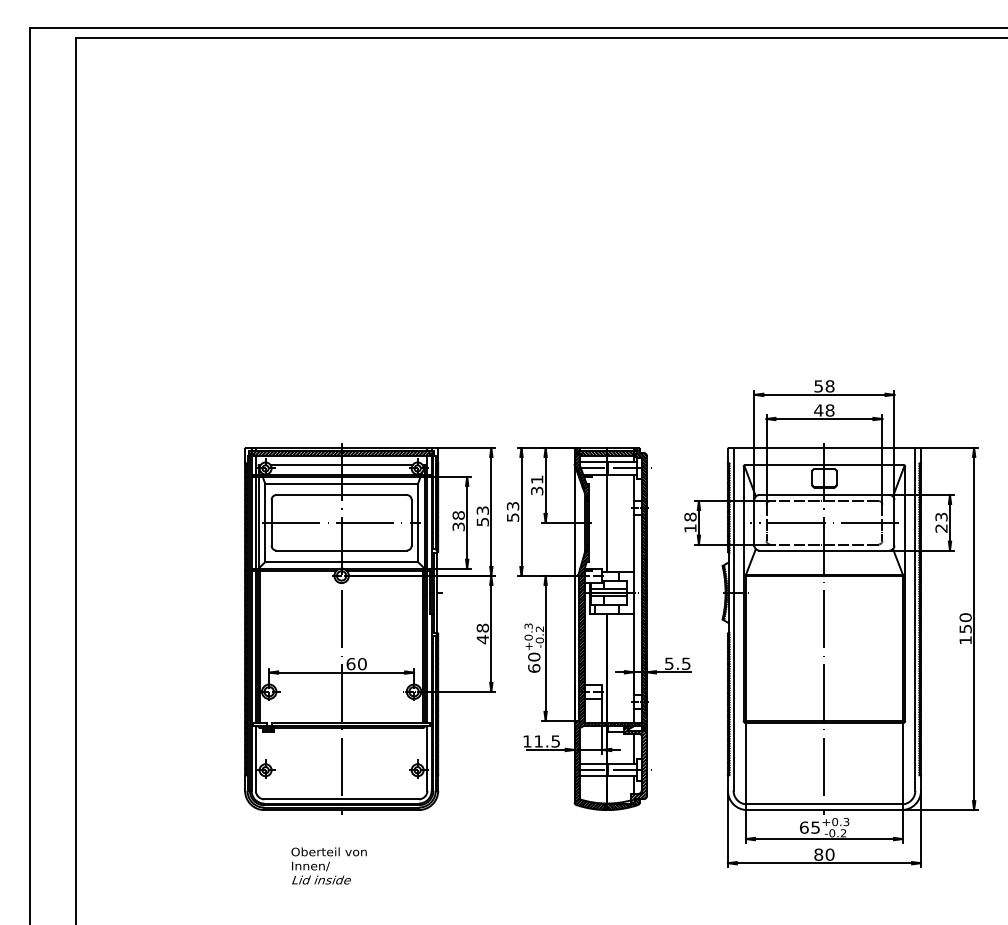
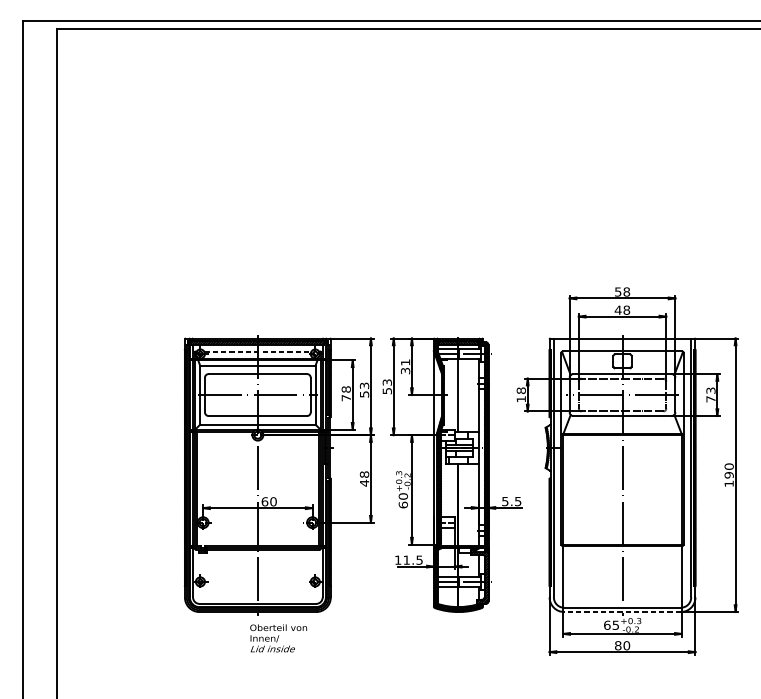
line: (341, 465) -> (257, 351), solid -> dashed
text: (458, 526) -> (346, 397), 38 -> 78
text: (941, 528) -> (710, 399), 23 -> 73
text: (965, 628) -> (729, 474), 150 -> 190
line: (823, 810) -> (621, 612), solid -> dashed
text: (328, 865) -> (278, 638), moved

